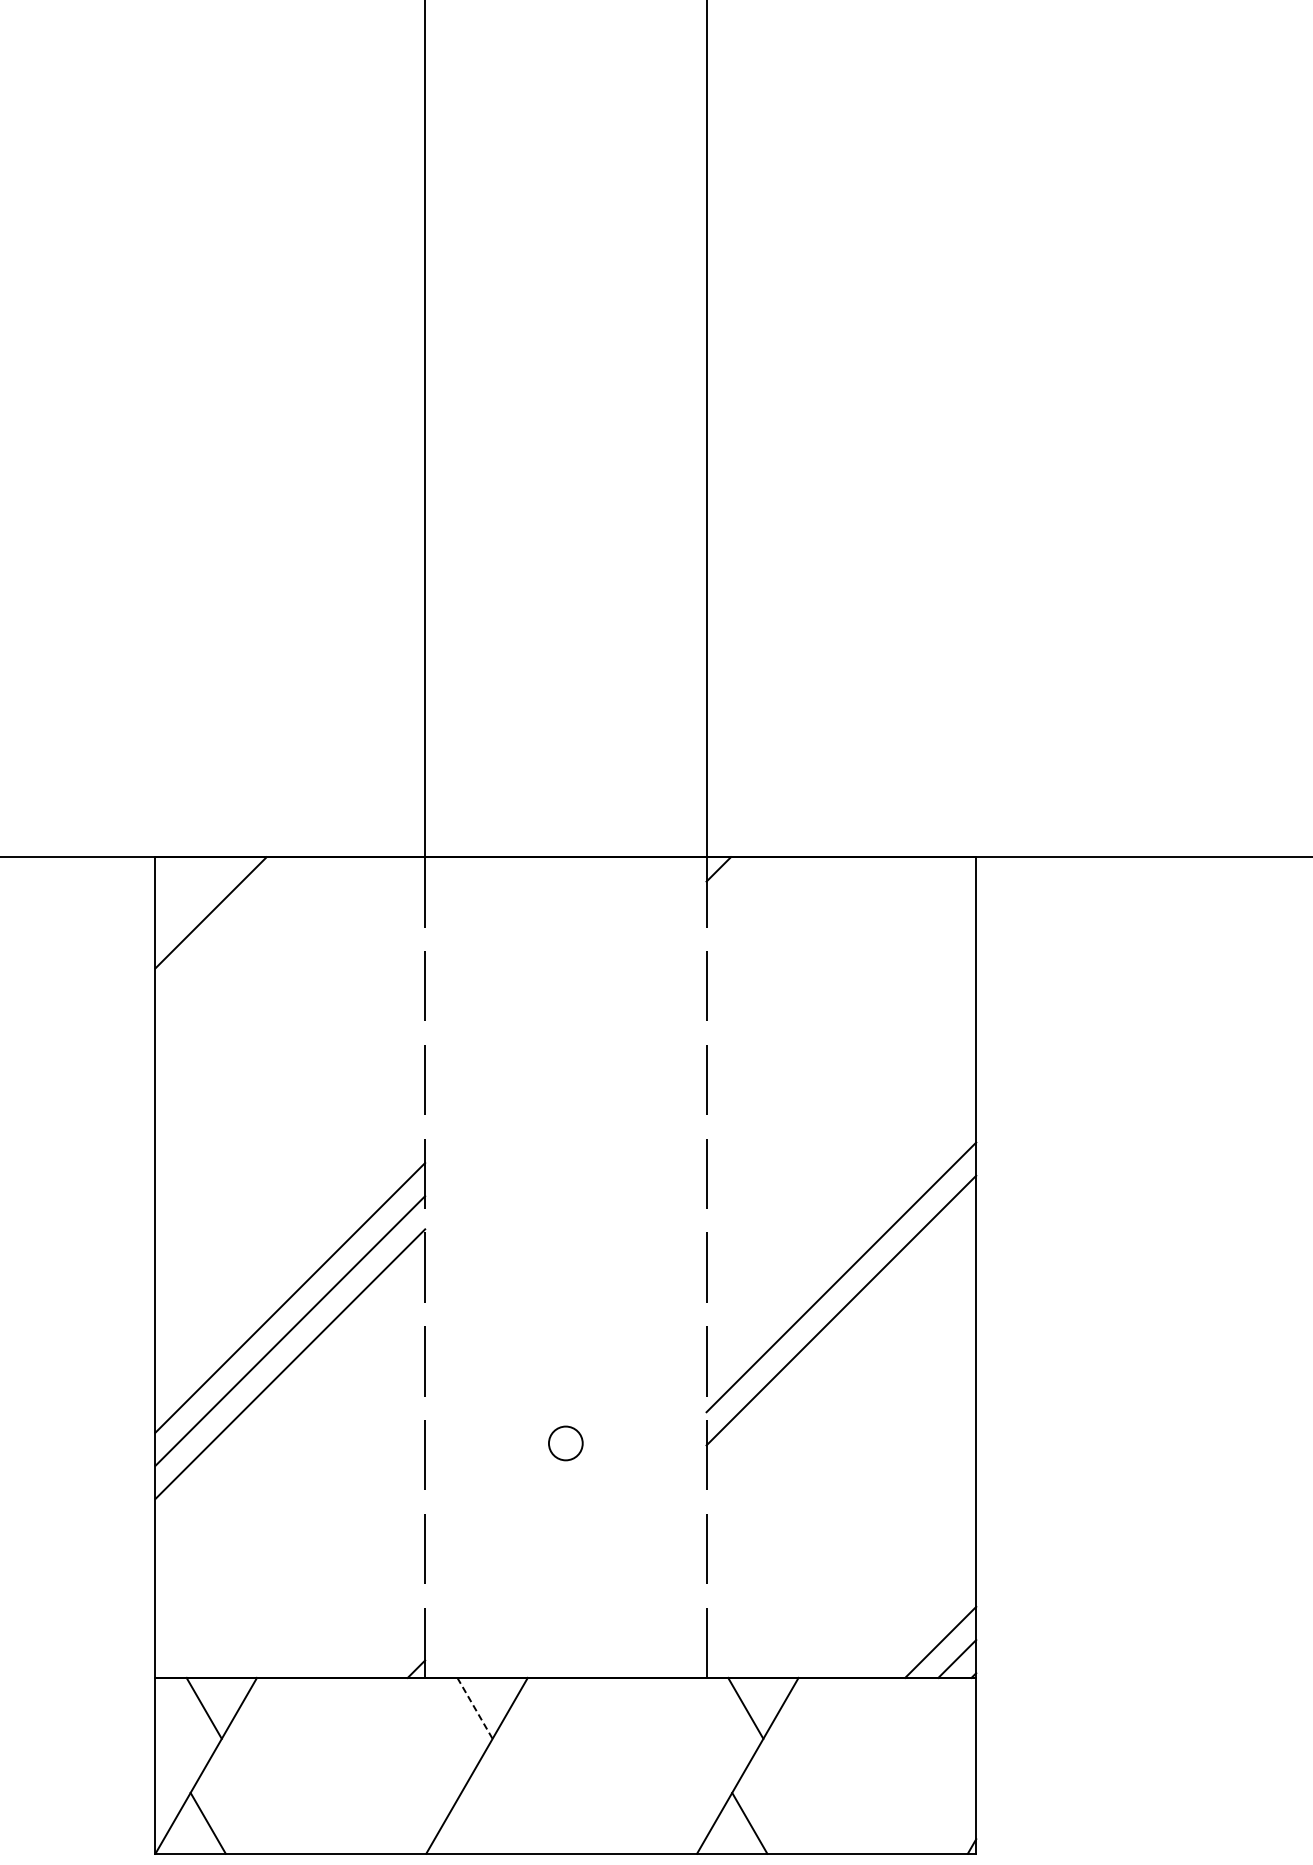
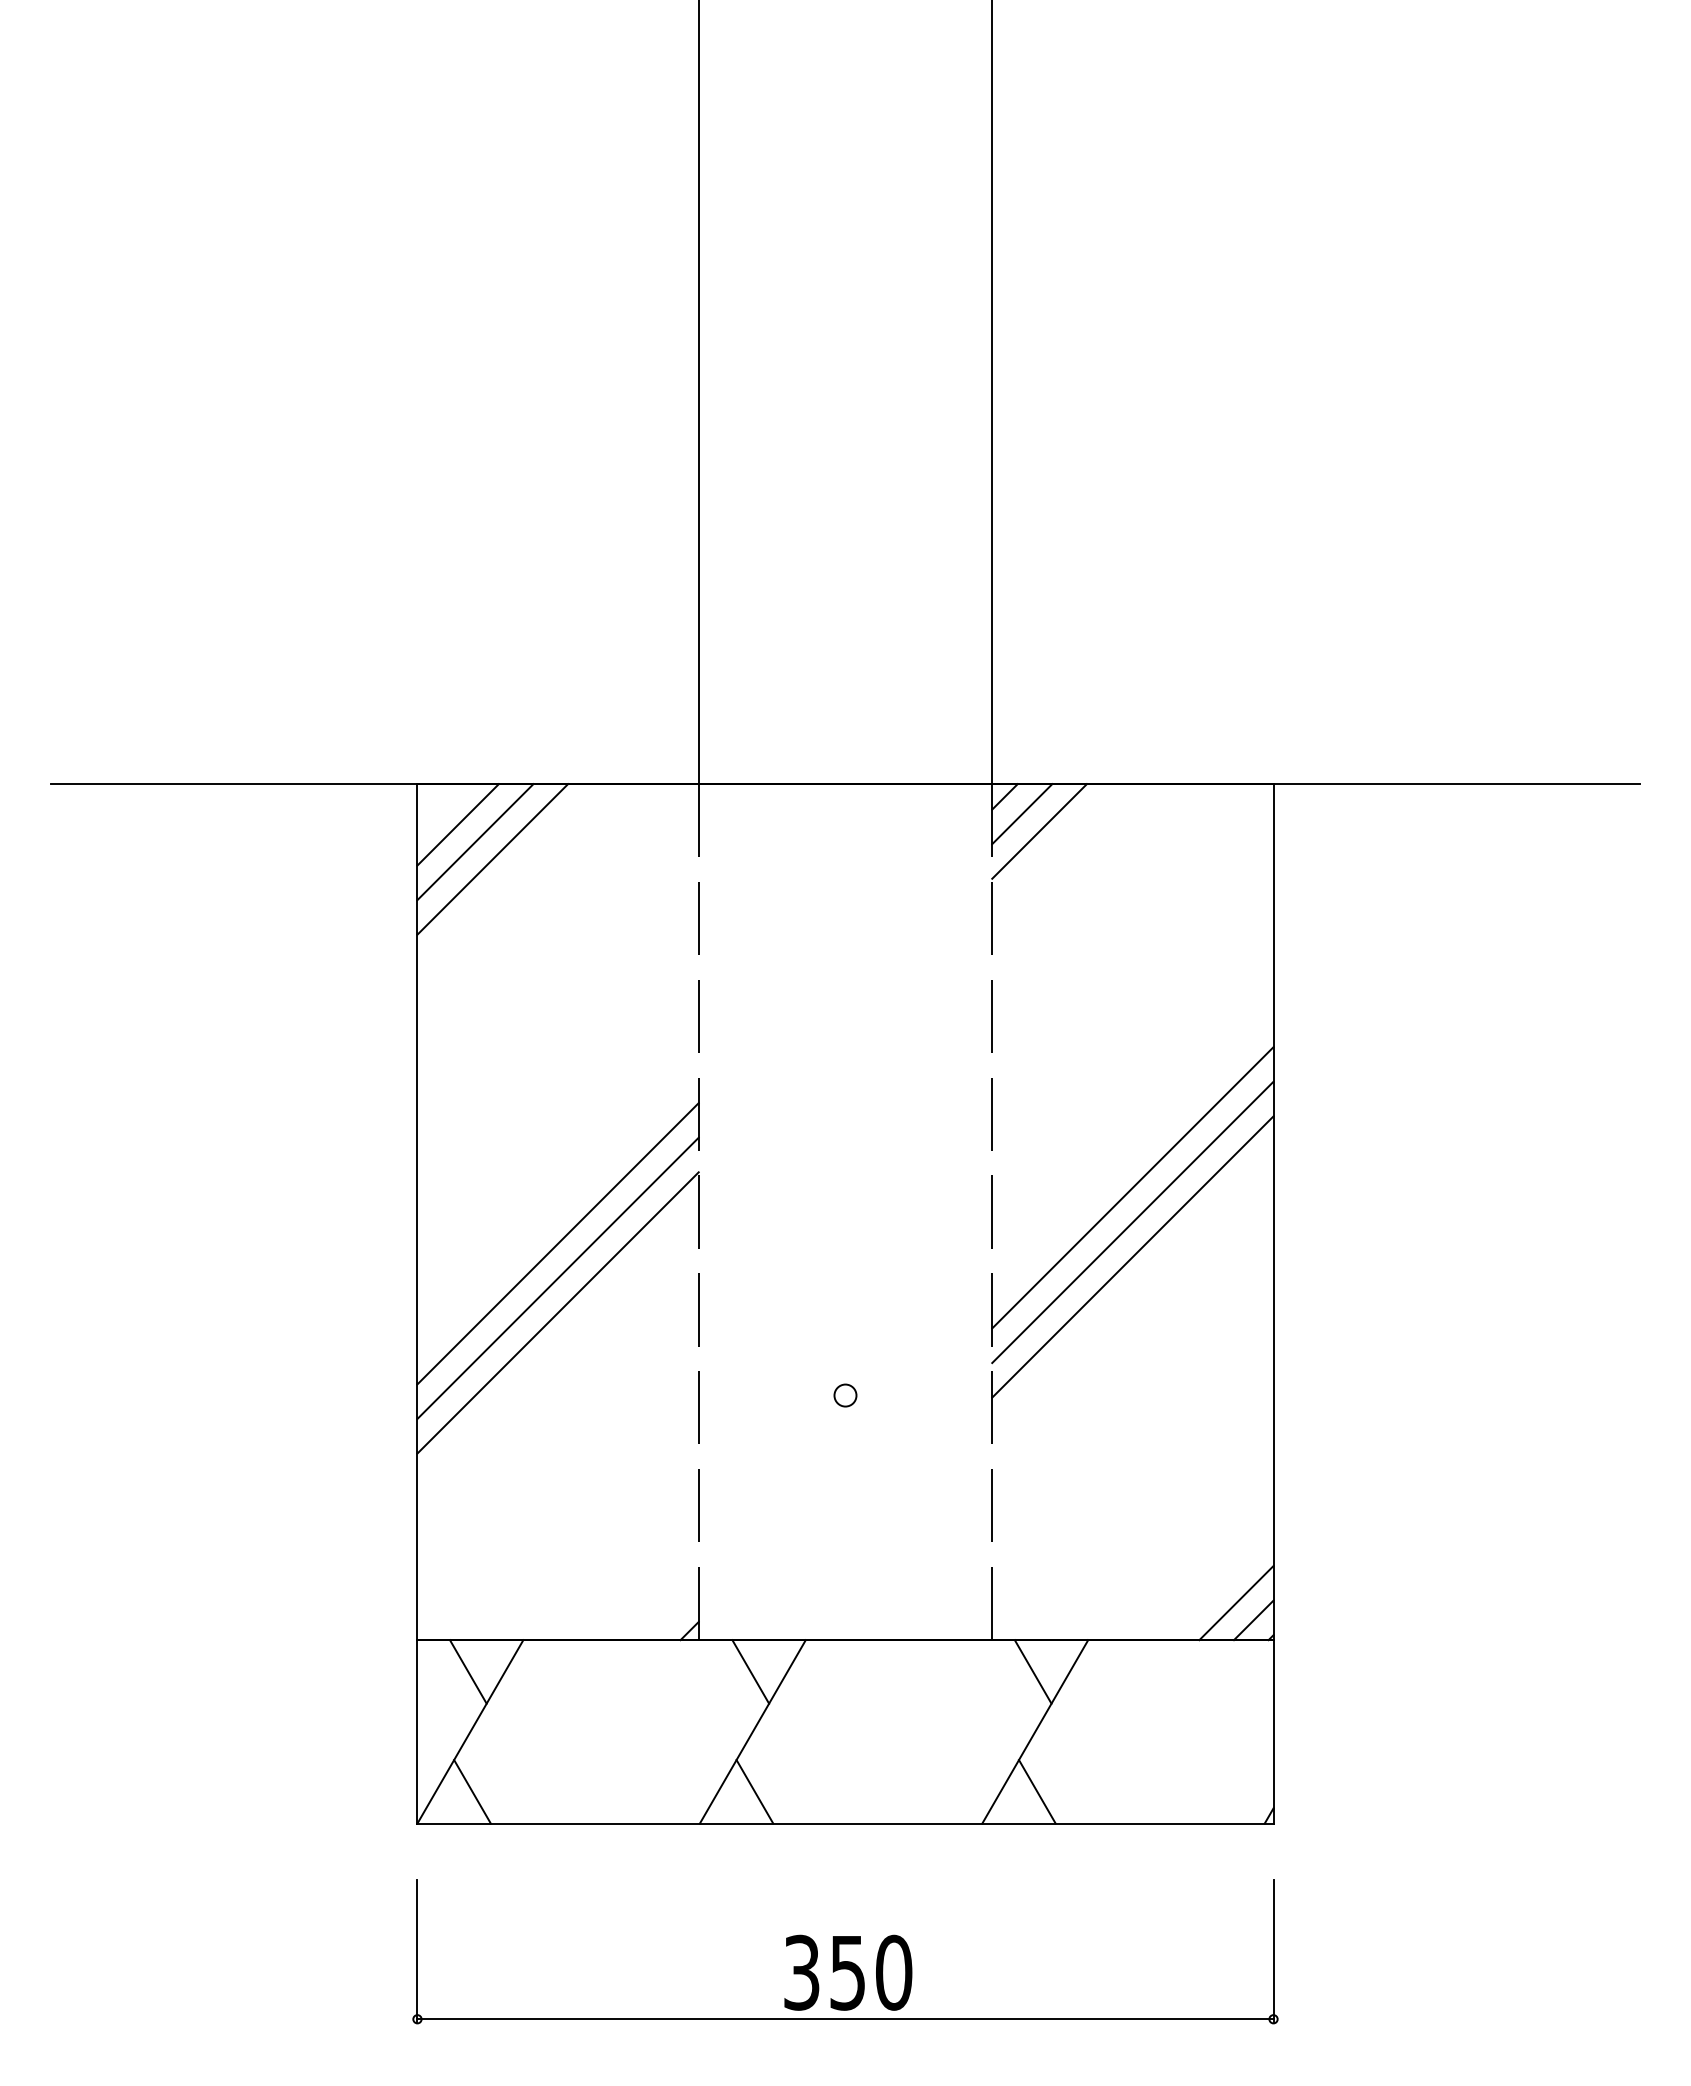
line: (735, 886) -> (1022, 814), added
line: (193, 895) -> (457, 824), added
line: (751, 902) -> (1039, 831), added
line: (227, 929) -> (492, 859), added
line: (841, 1243) -> (1132, 1187), added
circle: (565, 1443) -> (845, 1395), size x0.62
line: (474, 1707) -> (750, 1671), dashed -> solid
line: (478, 1823) -> (754, 1791), added

